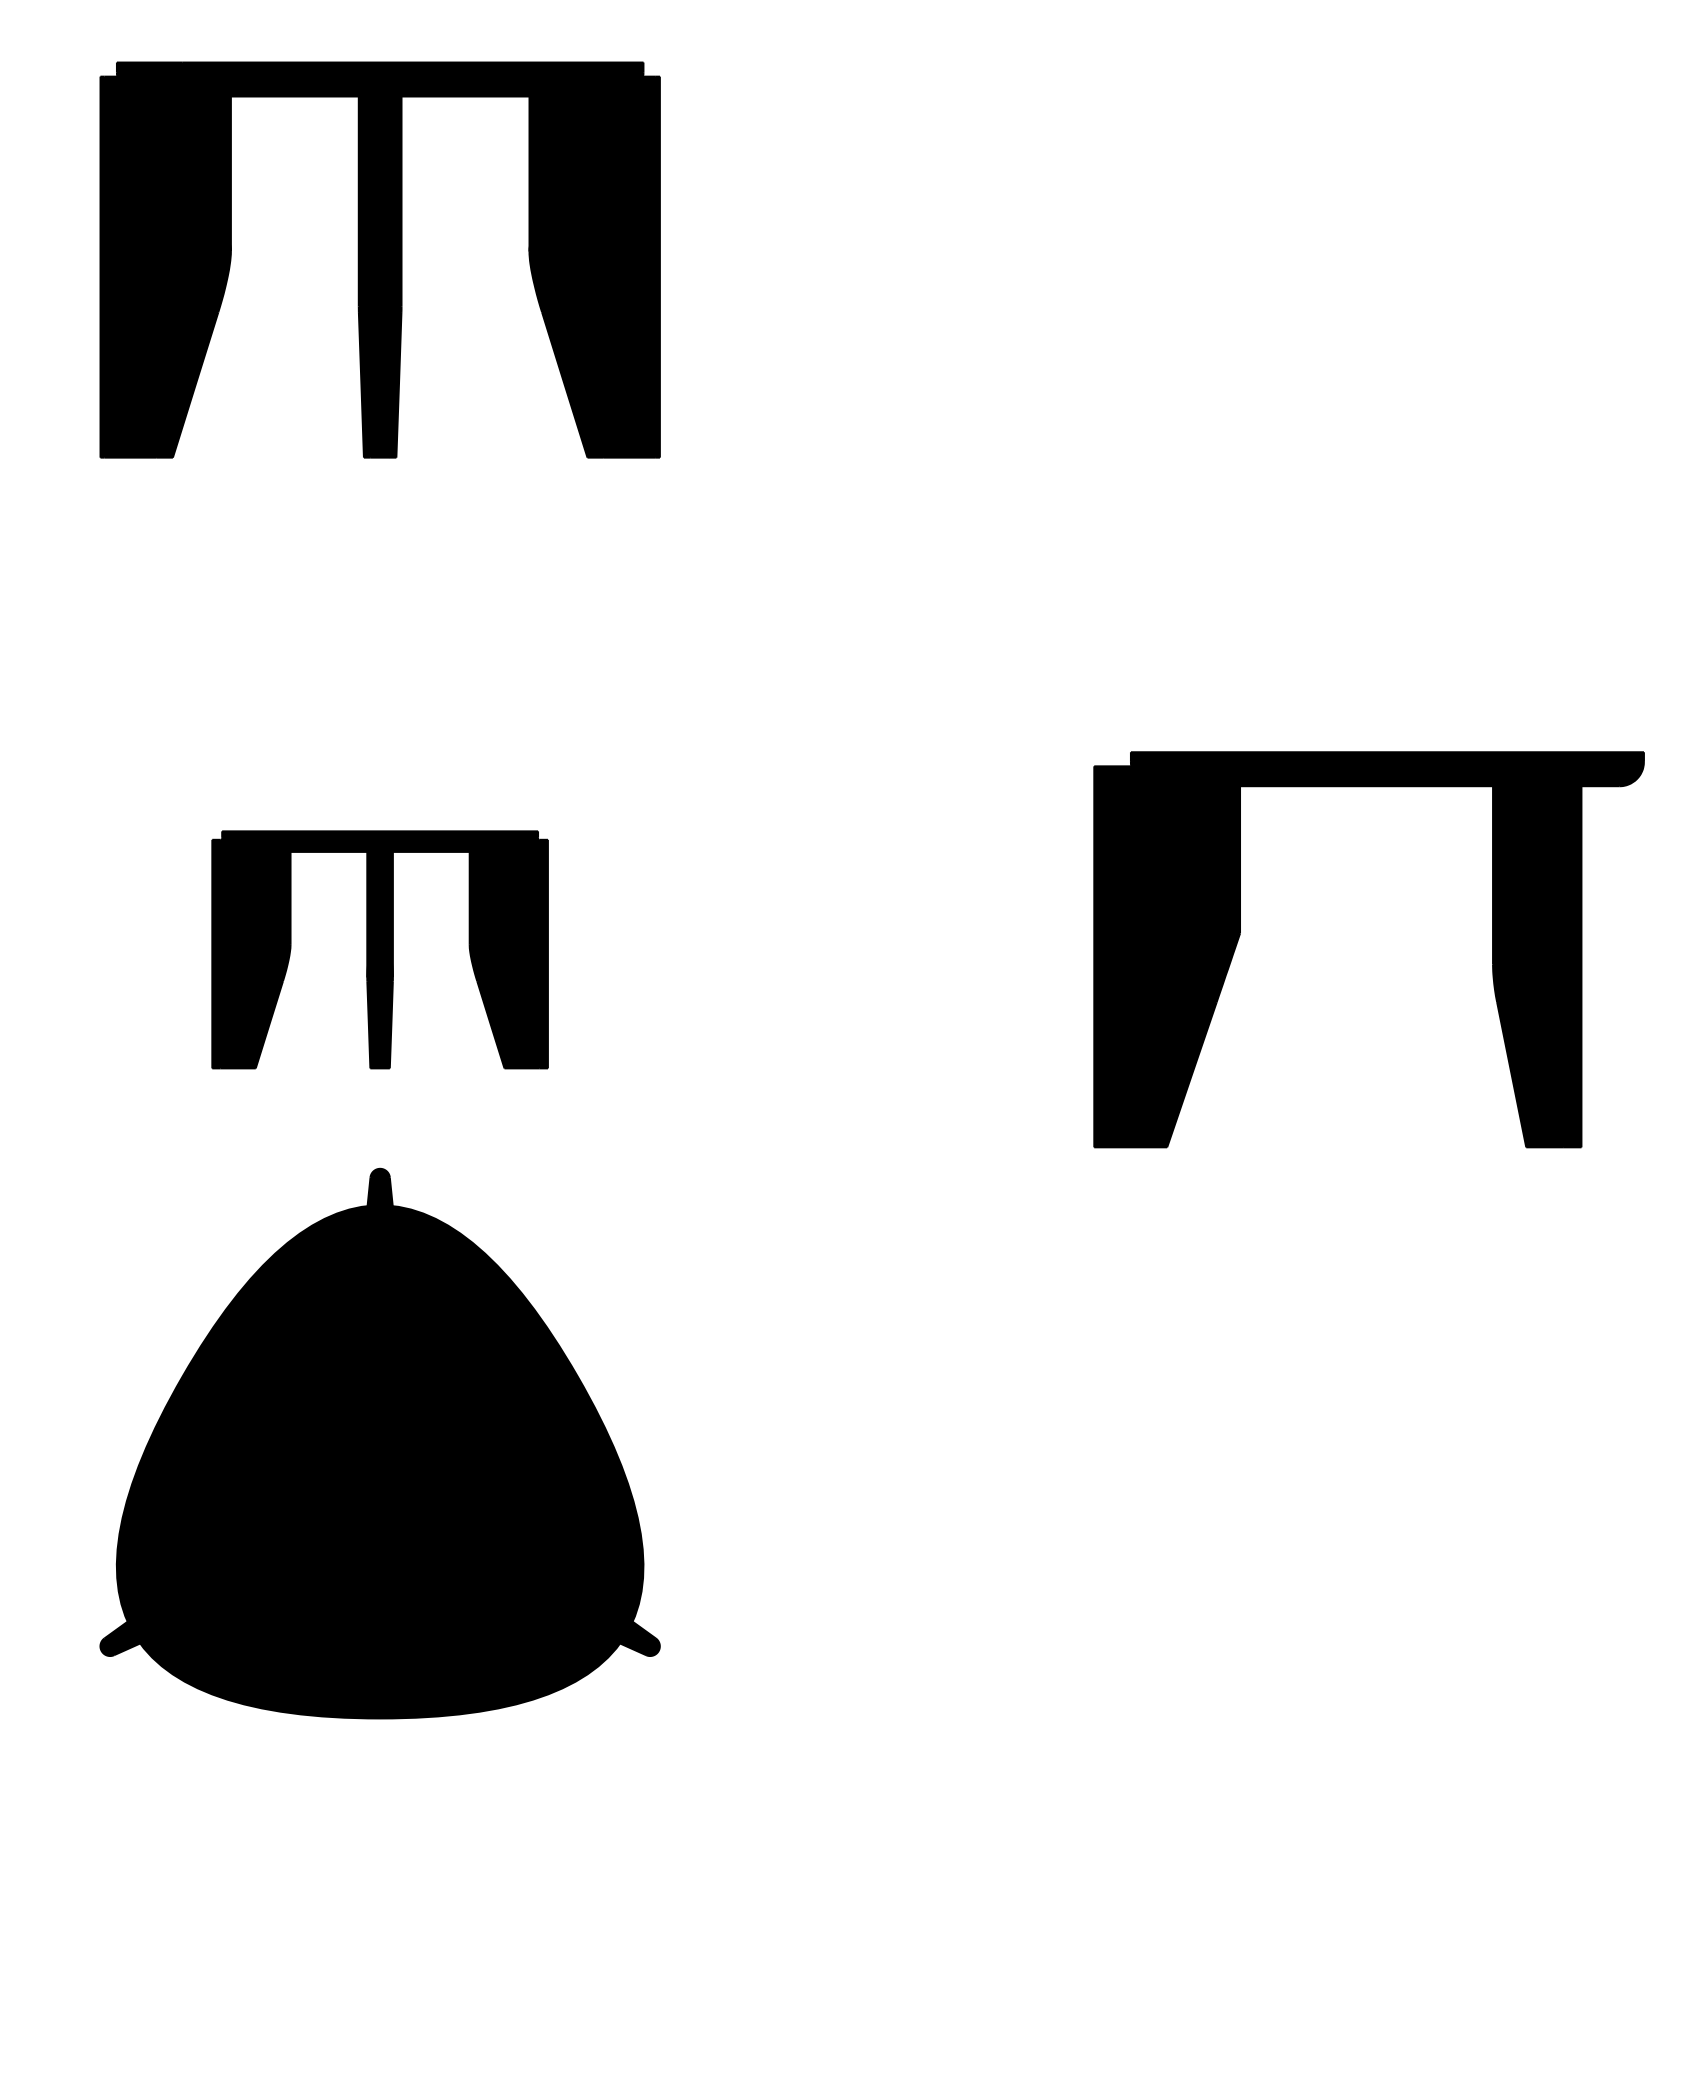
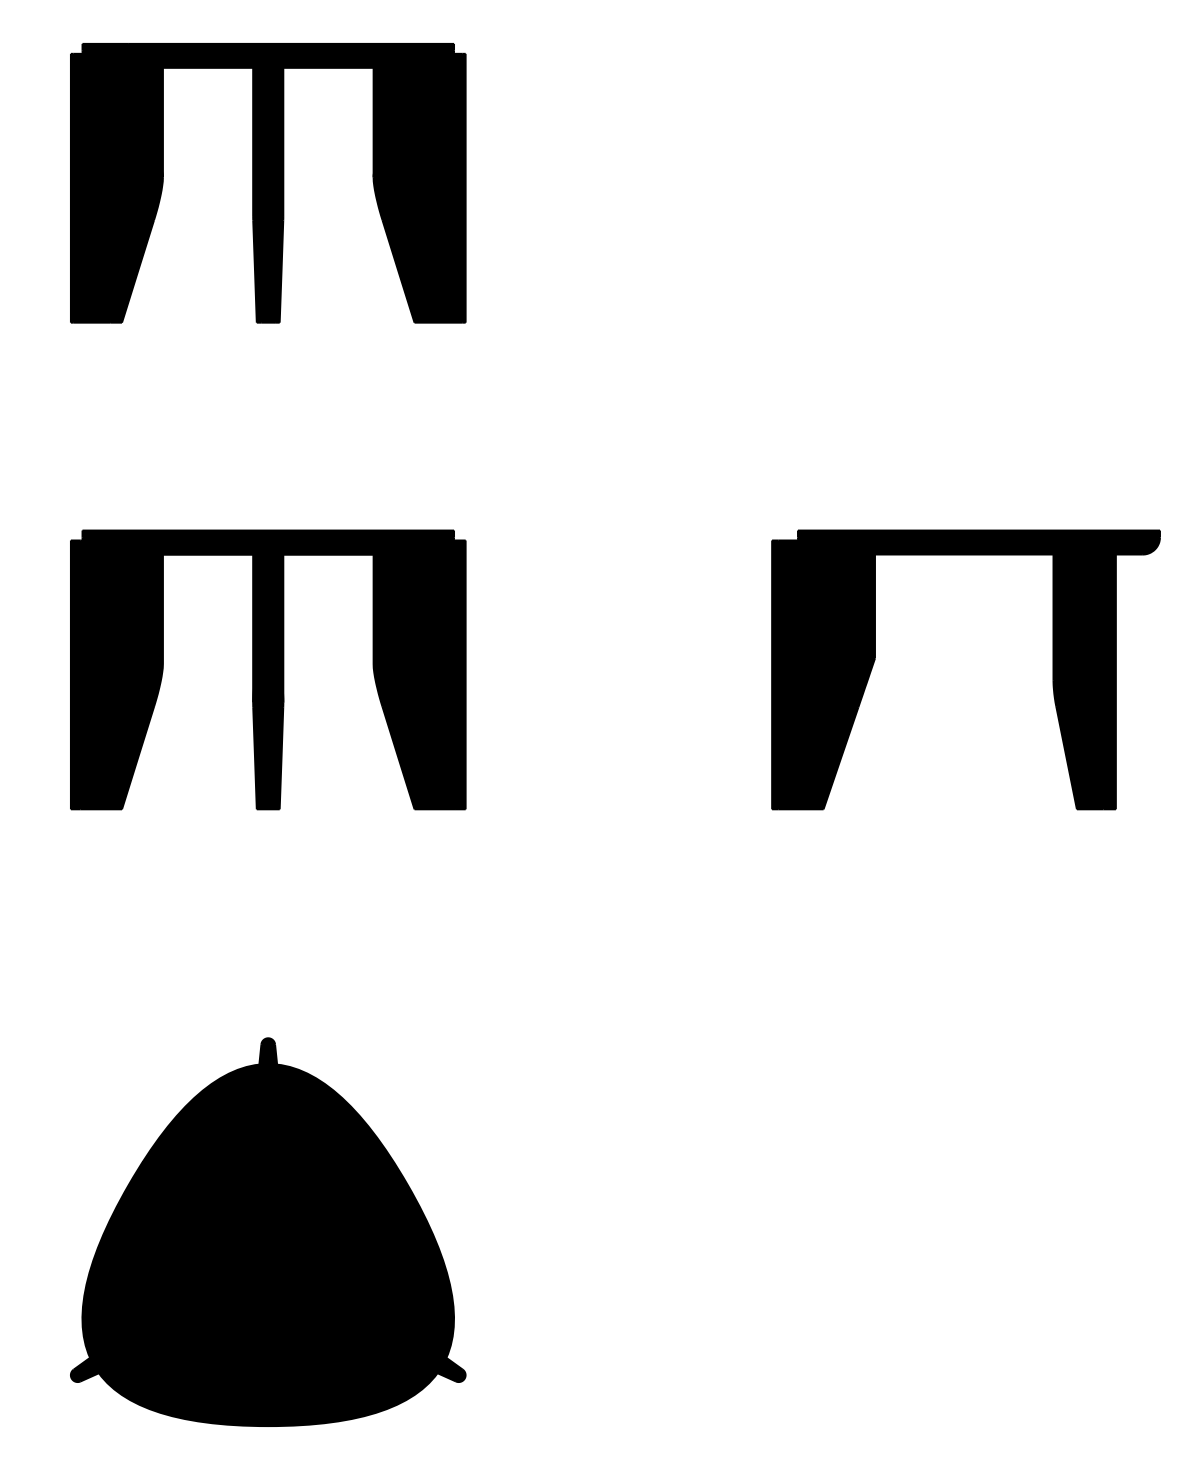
part: (379, 949) -> (267, 669), size x1.67
part: (379, 1443) -> (267, 1232), moved

